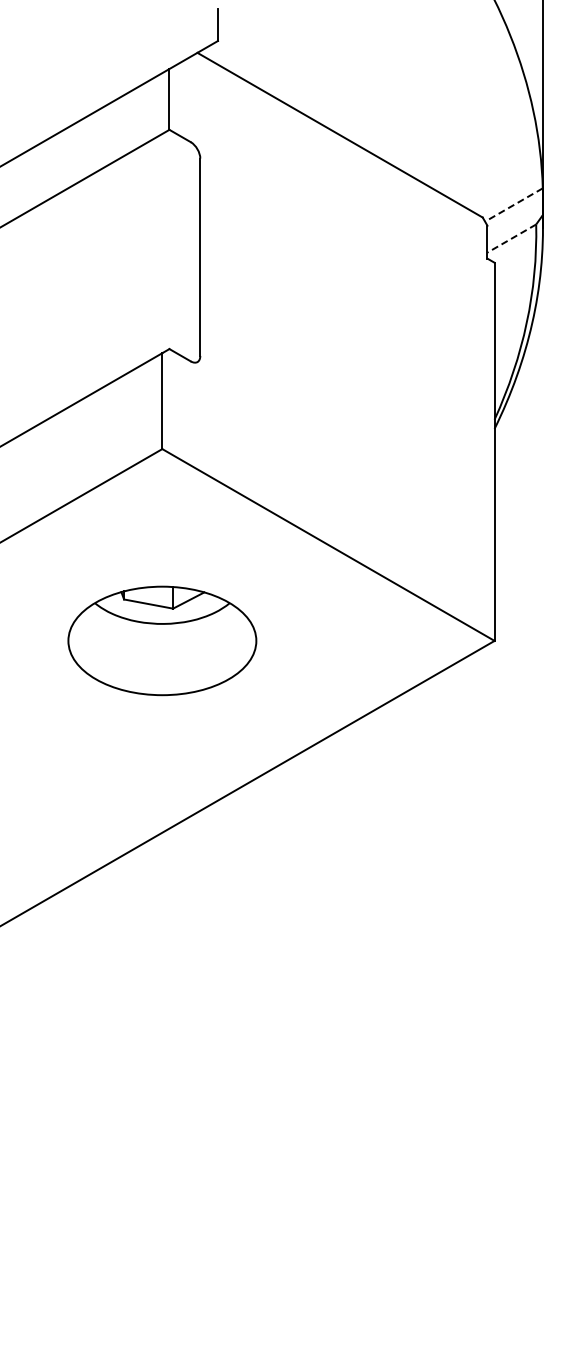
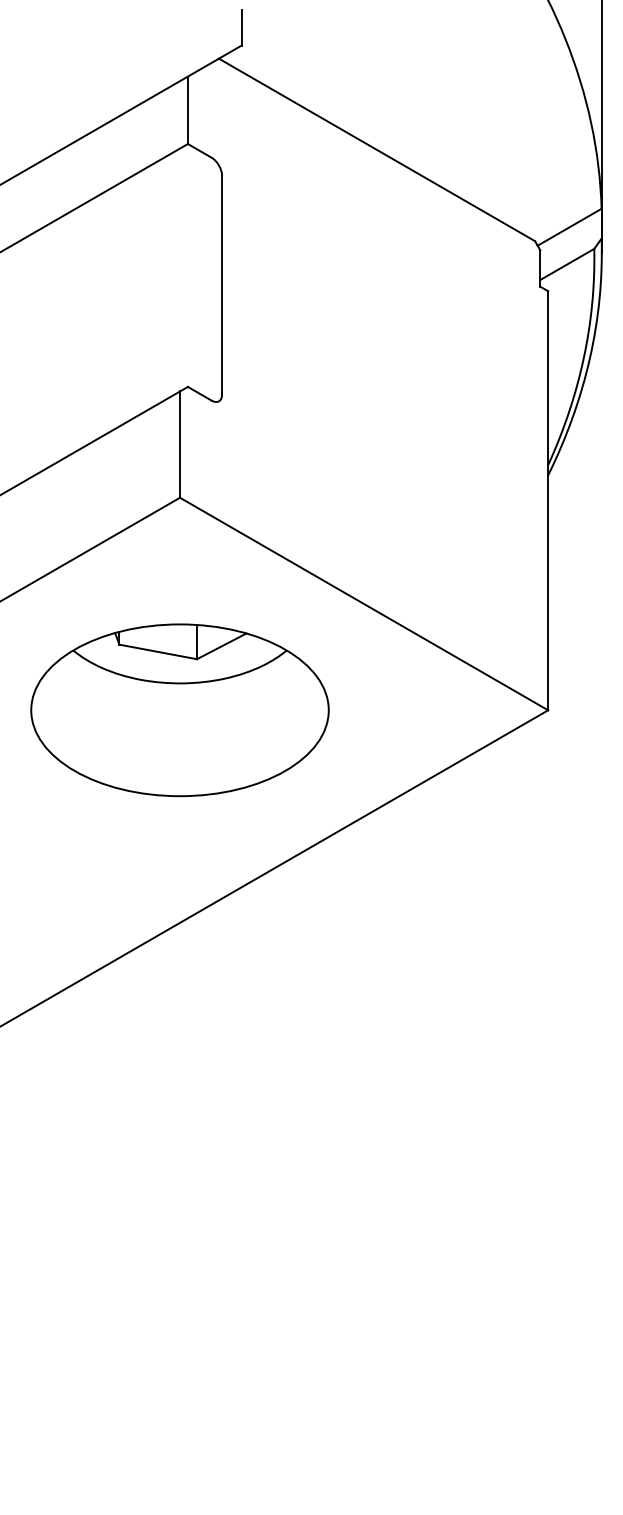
line: (513, 205) -> (569, 227), dashed -> solid
line: (511, 238) -> (566, 264), dashed -> solid
part: (162, 640) -> (180, 709), size x1.43

